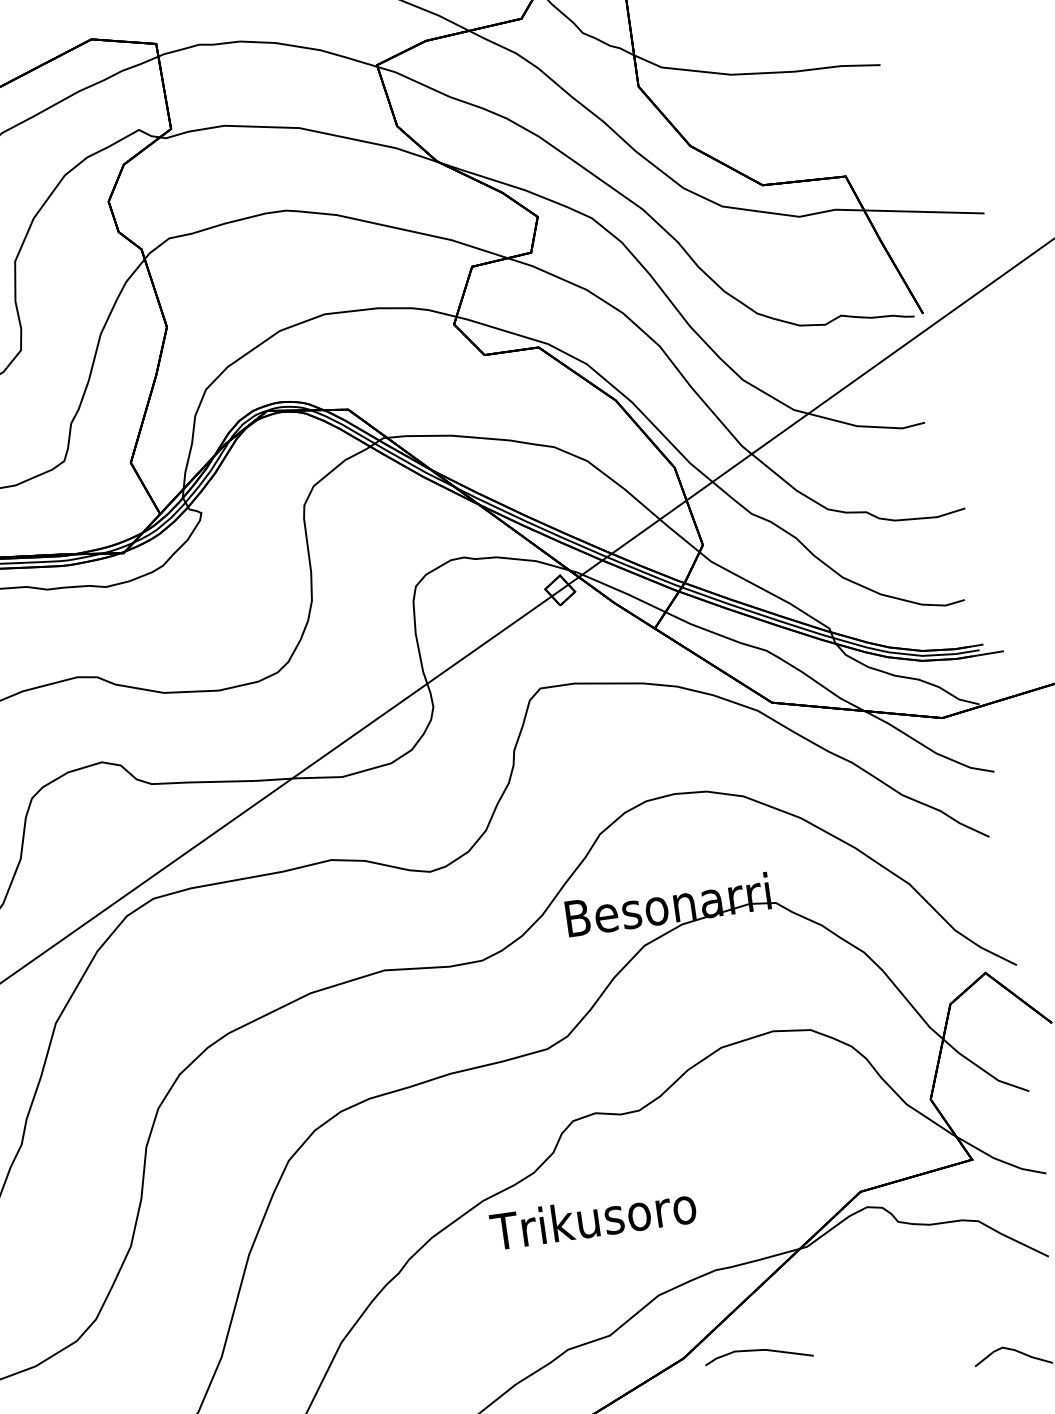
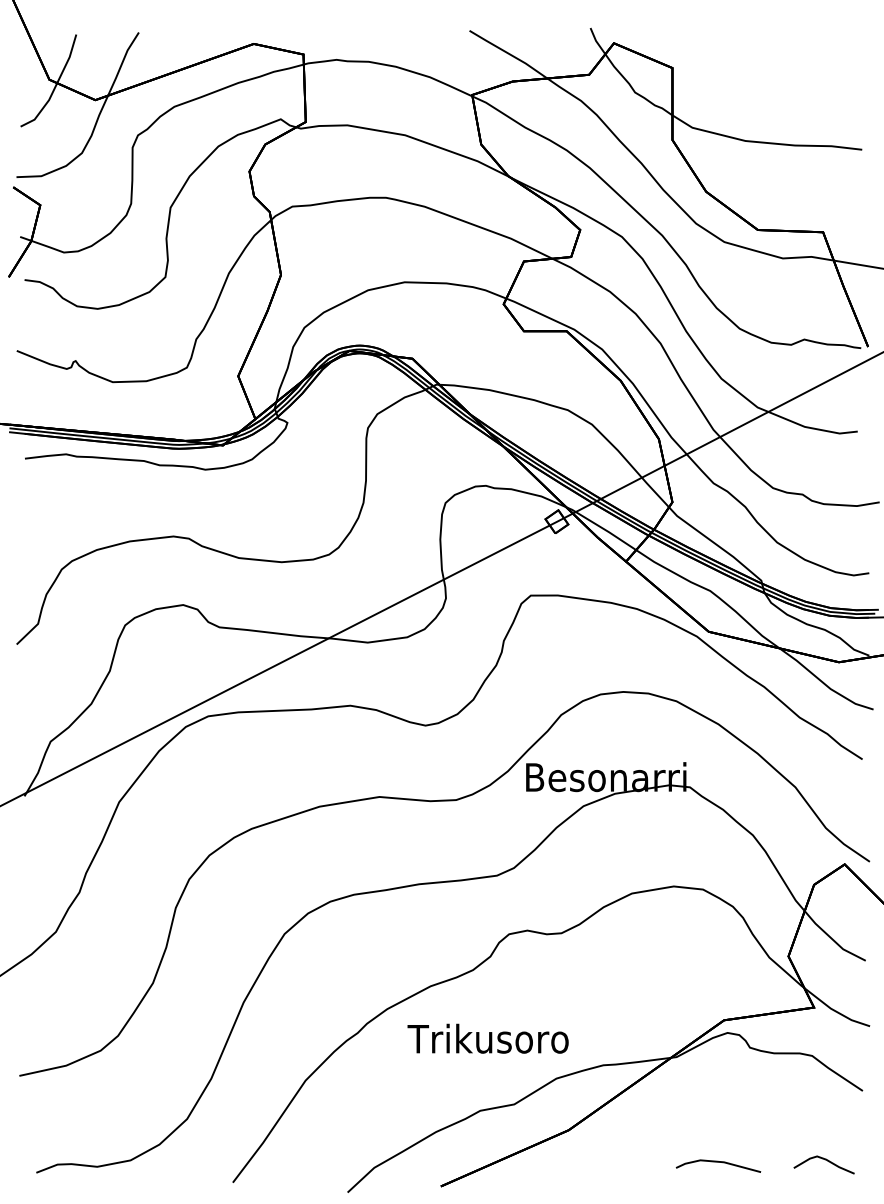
text: (592, 1218) -> (487, 1038), moved
line: (758, 1351) -> (718, 1162), moved

